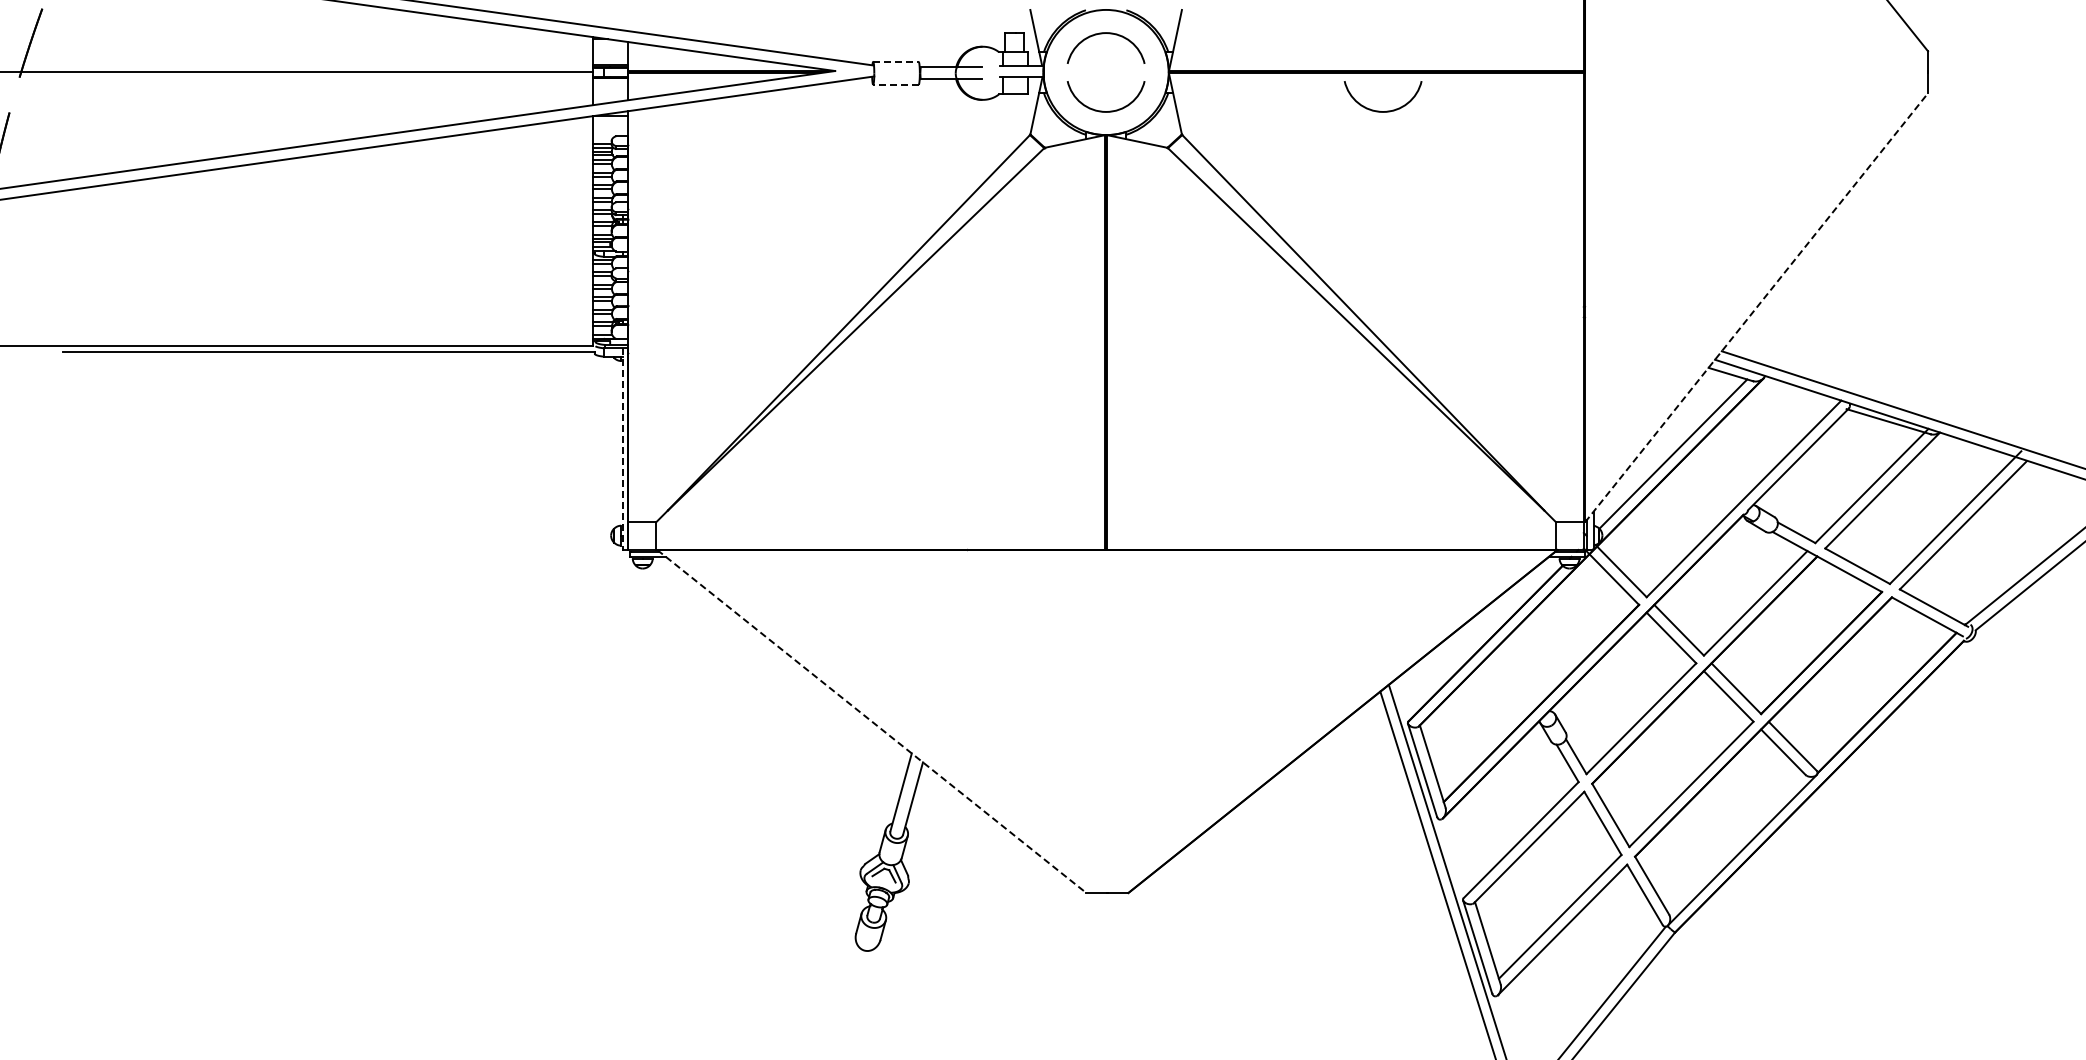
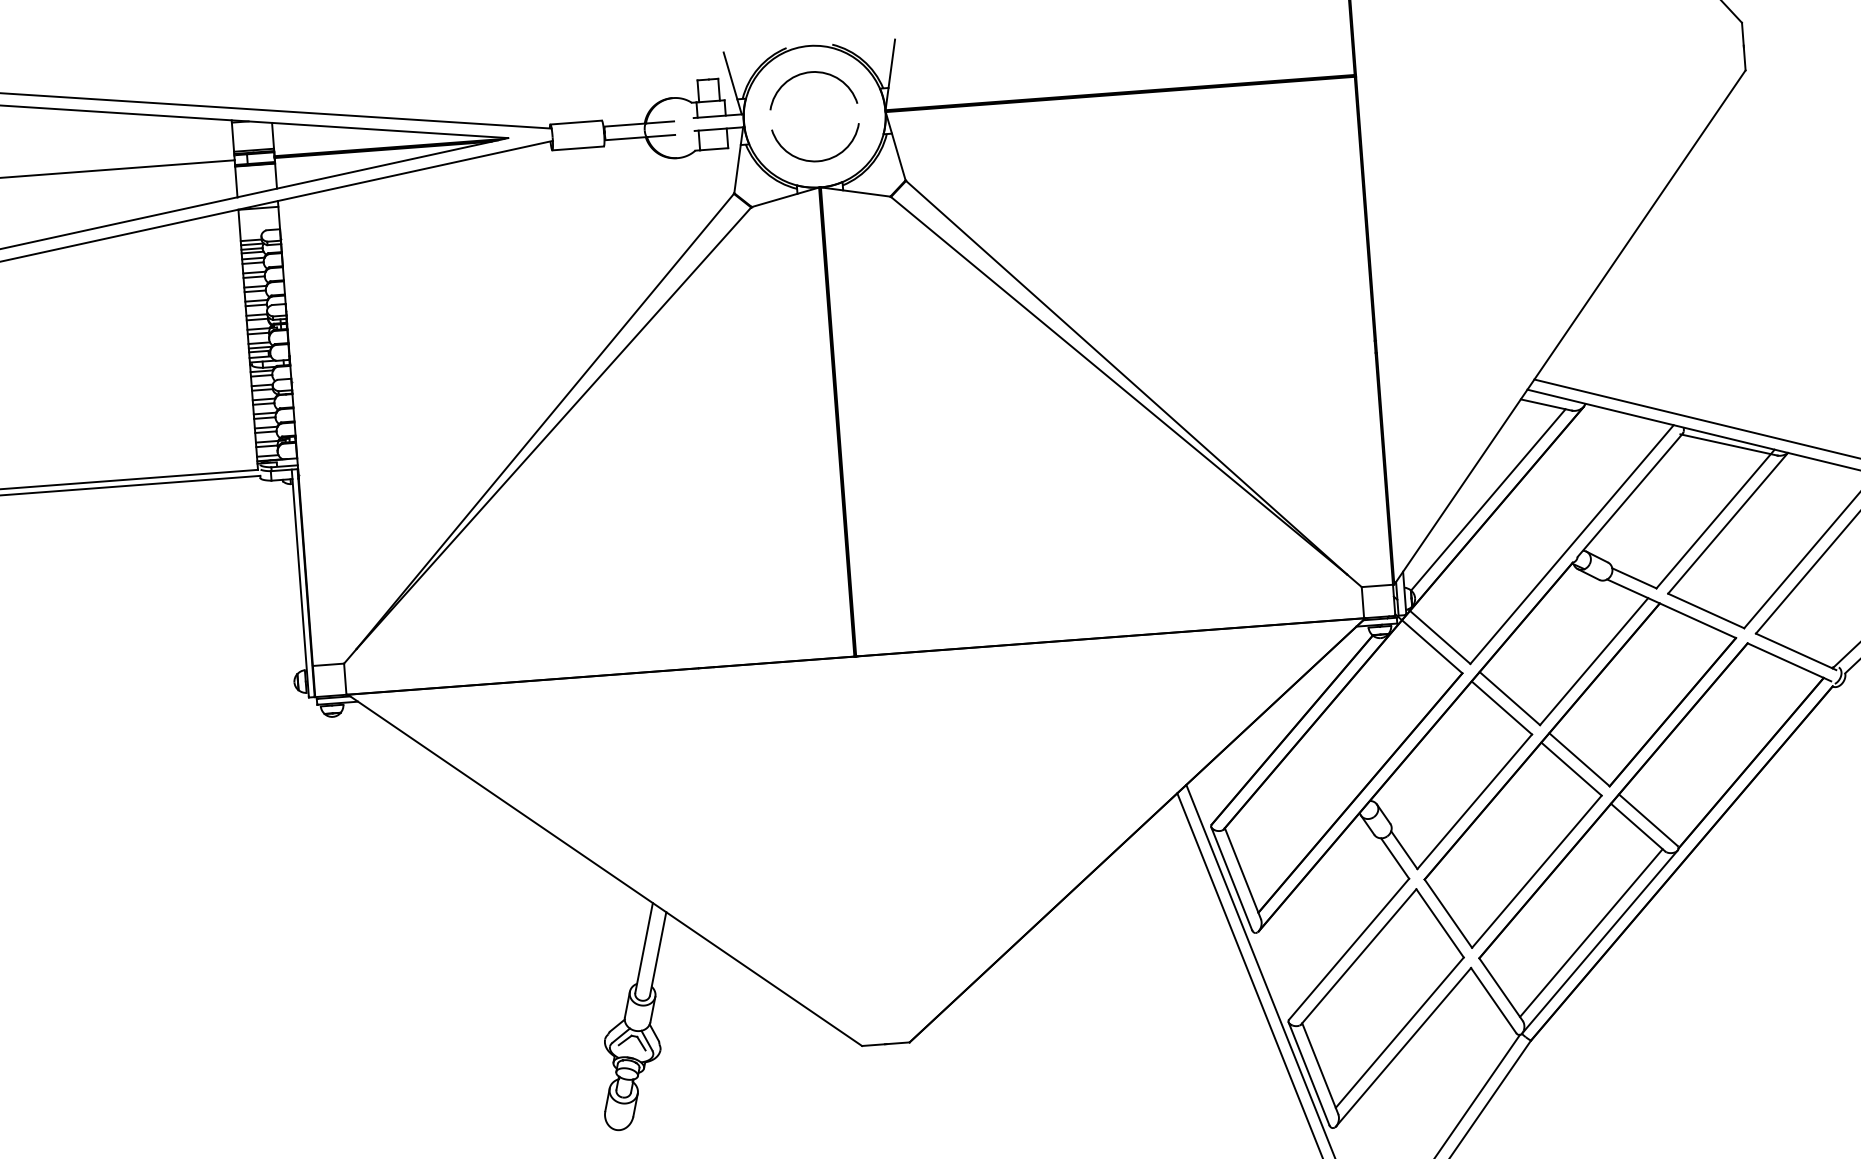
line: (895, 61) -> (575, 122), dashed -> solid
line: (895, 84) -> (577, 148), dashed -> solid
arc: (1379, 110) -> (1126, 136), removed
line: (1756, 307) -> (1569, 327), dashed -> solid
line: (622, 449) -> (299, 584), dashed -> solid
line: (871, 721) -> (604, 870), dashed -> solid
line: (1735, 841) -> (1591, 932), added

